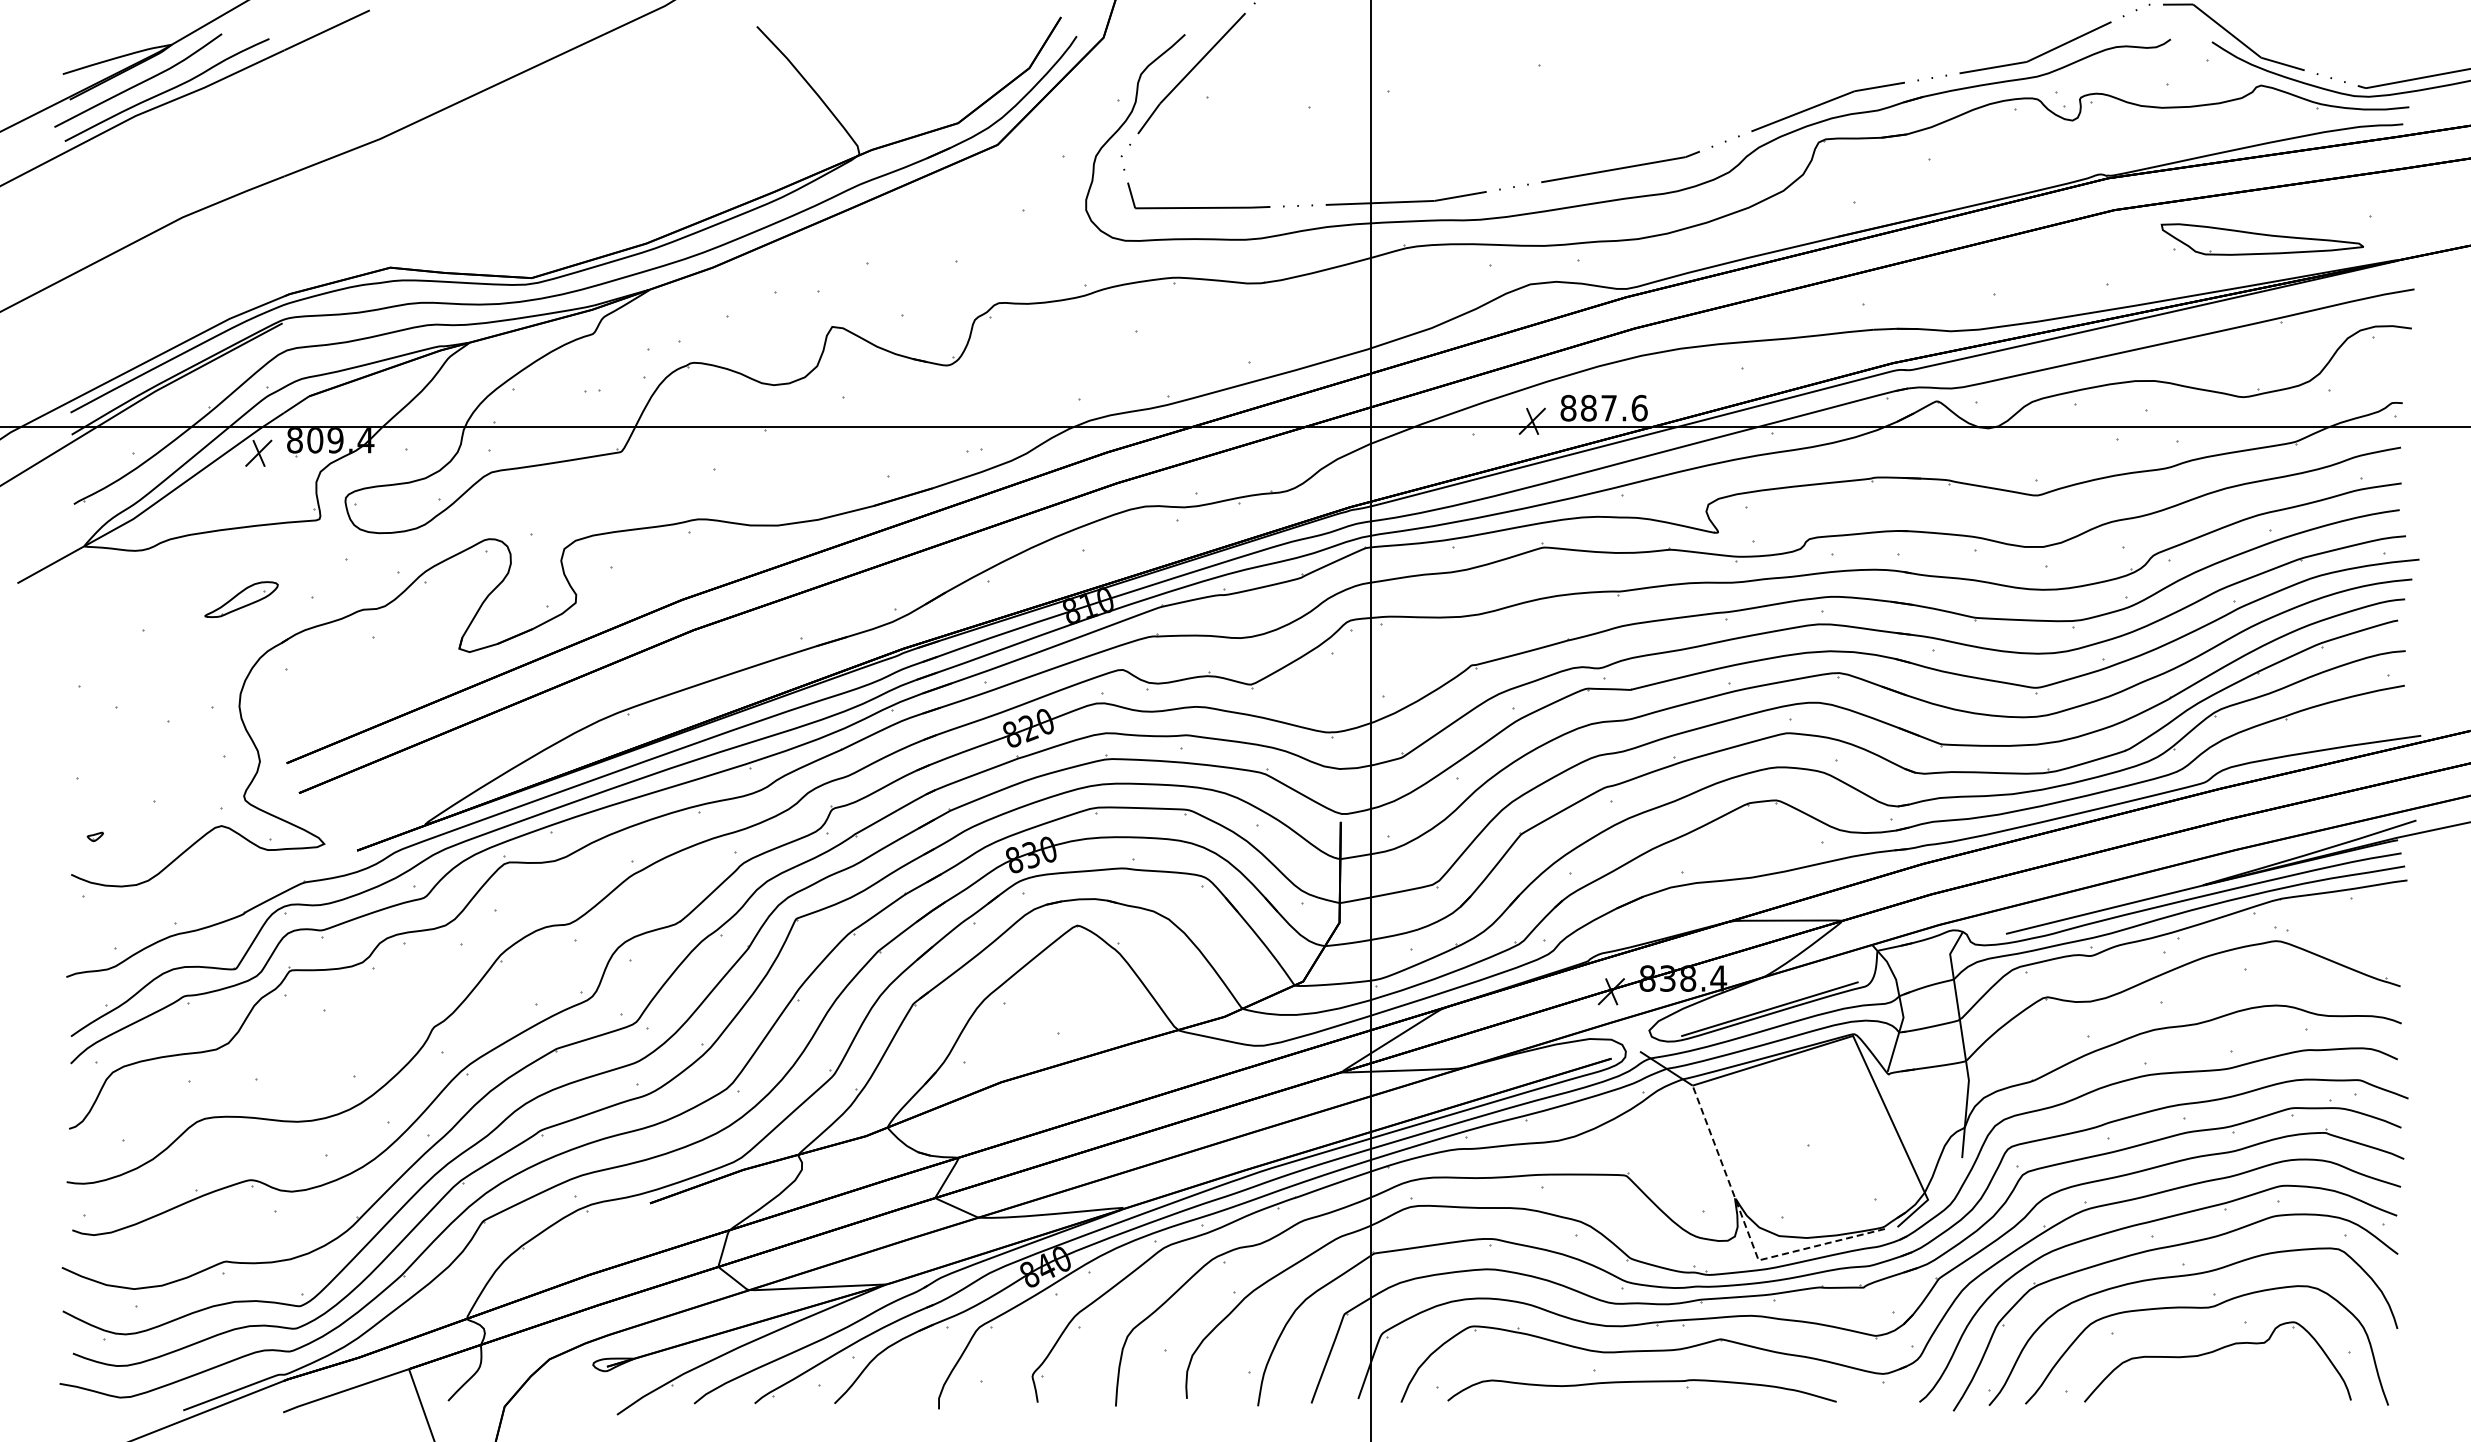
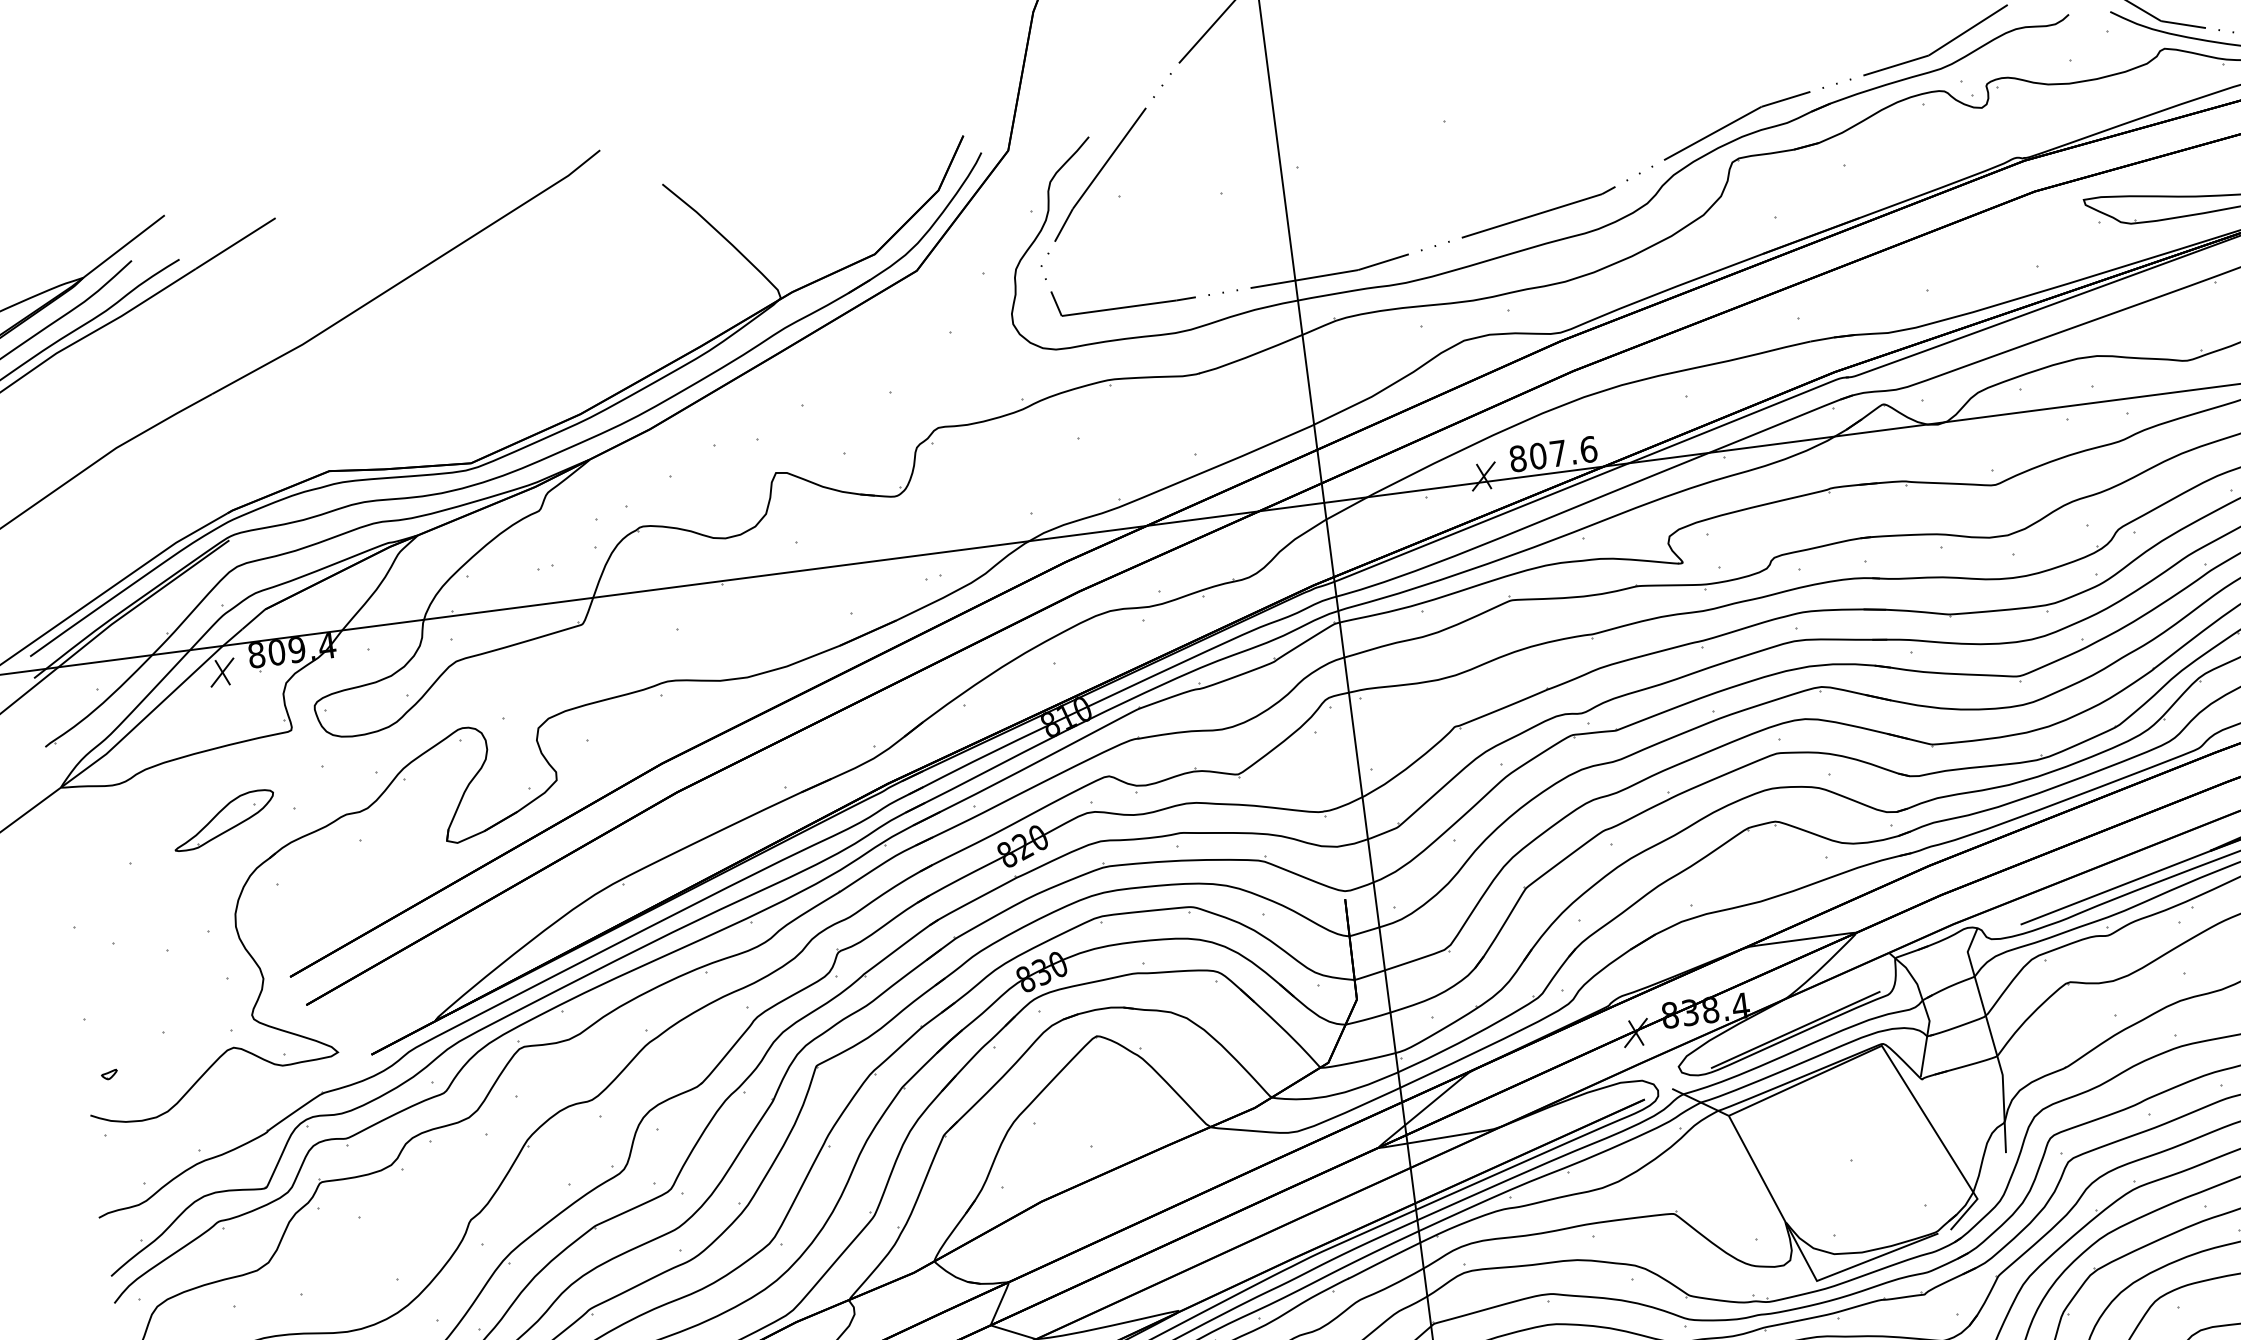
text: (1588, 408) -> (1537, 456), 887.6 -> 807.6
part: (241, 599) -> (224, 820), size x1.43
line: (1748, 1234) -> (1803, 1256), dashed -> solid

